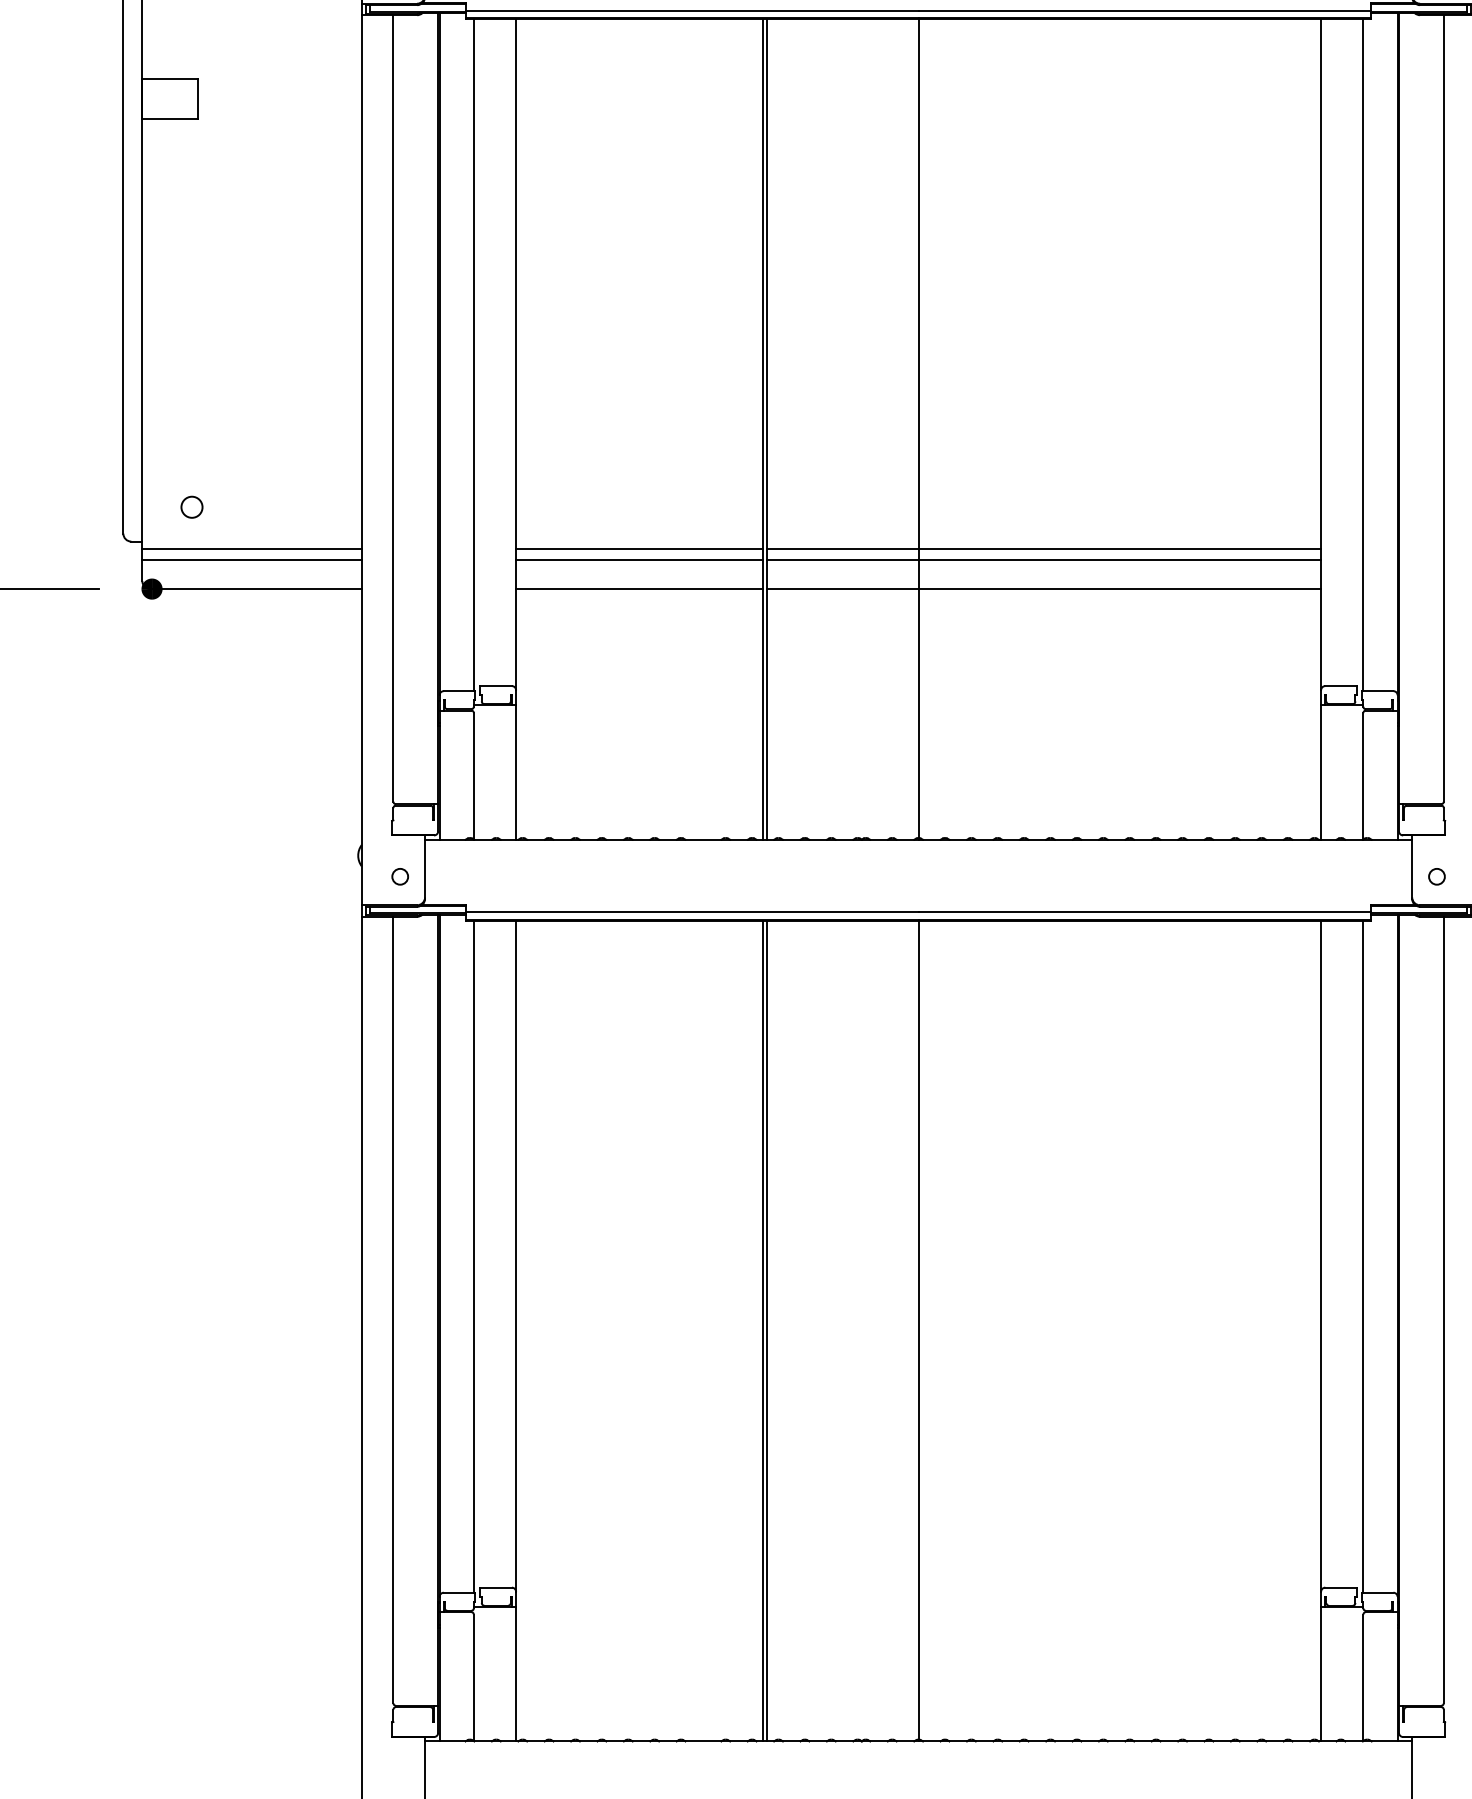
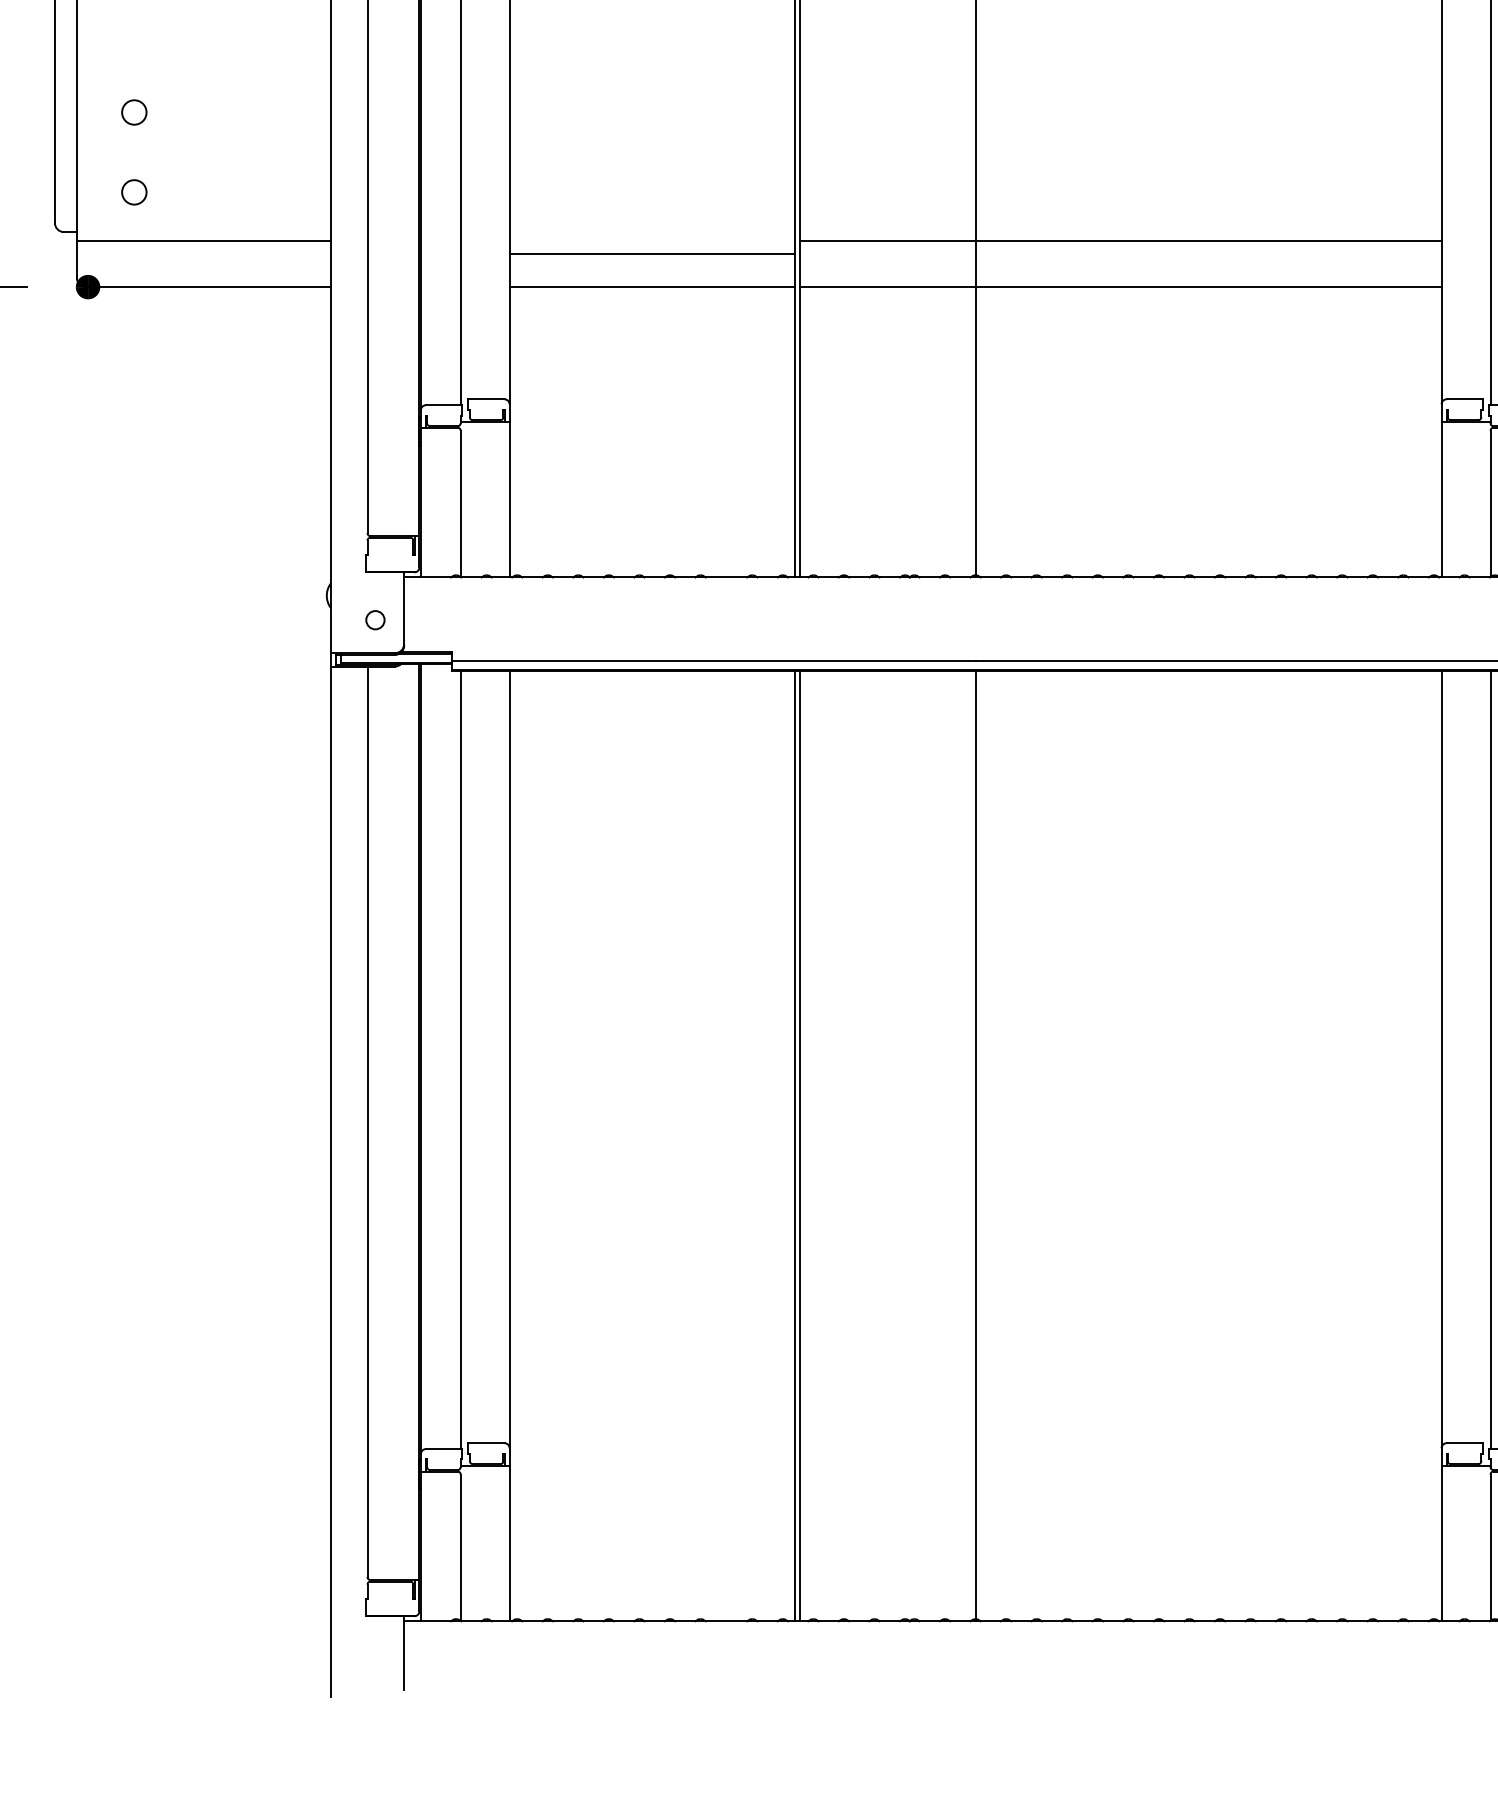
circle: (191, 437) -> (133, 111), added
line: (639, 549) -> (652, 241), removed
line: (251, 560) -> (203, 254), removed
line: (1043, 560) -> (1120, 254), removed

